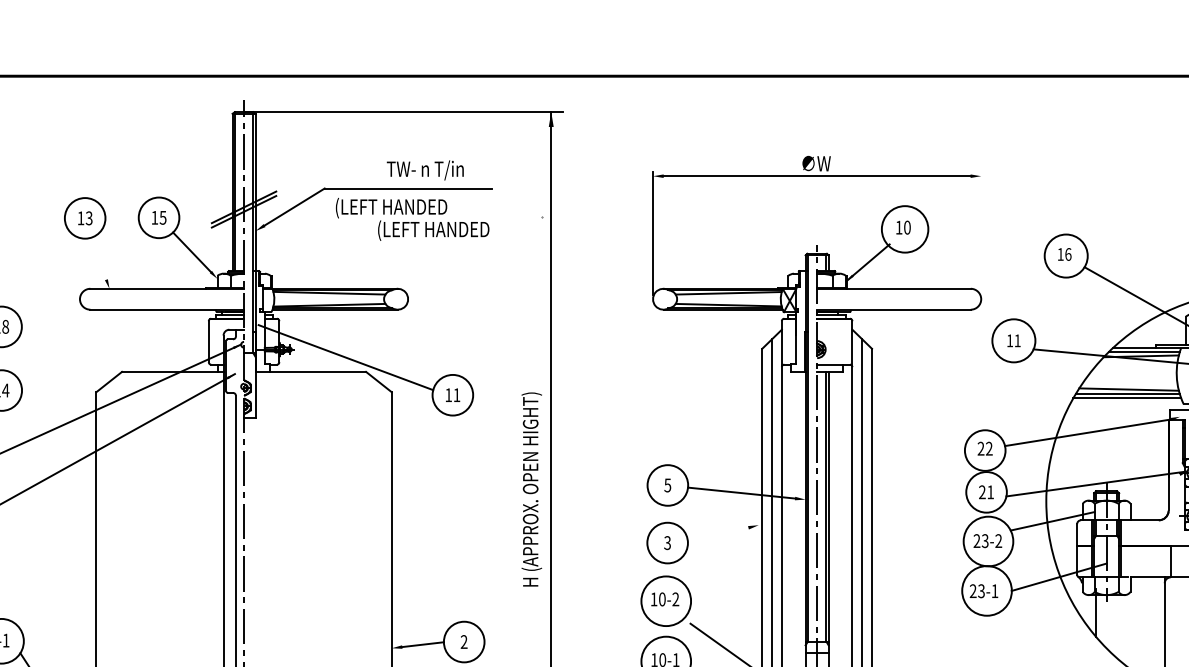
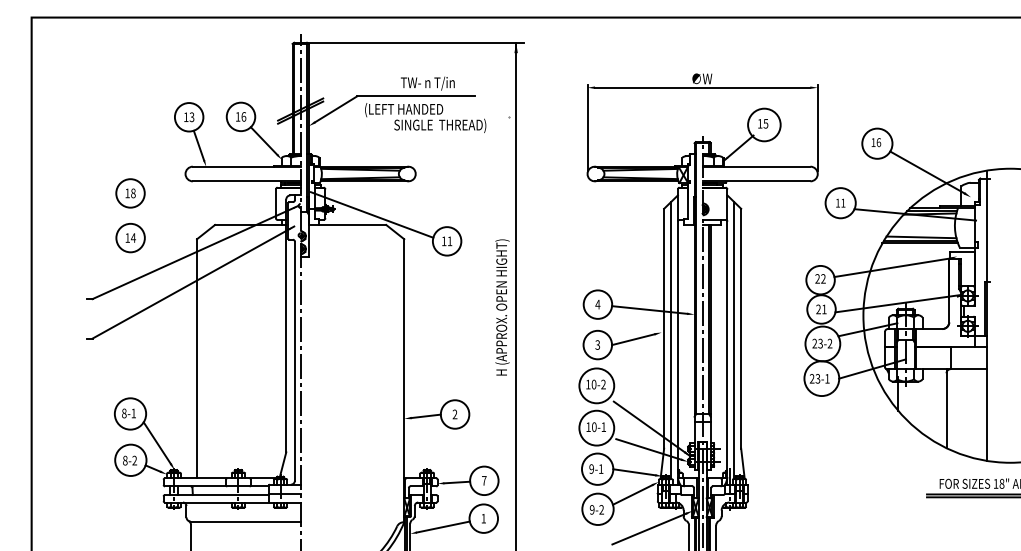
text: (162, 217) -> (243, 116), 15 -> 16
text: (906, 227) -> (765, 123), 10 -> 15
text: (443, 230) -> (440, 125), (LEFT HANDED -> SINGLE  THREAD)
line: (980, 232) -> (817, 127), added
line: (98, 258) -> (198, 145), added
text: (667, 485) -> (597, 304), 5 -> 4
line: (718, 535) -> (633, 339), added

